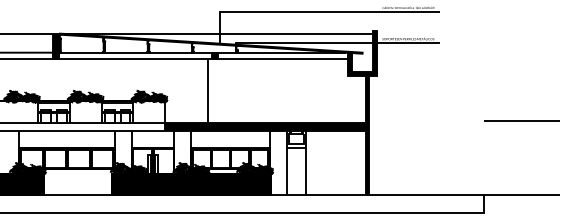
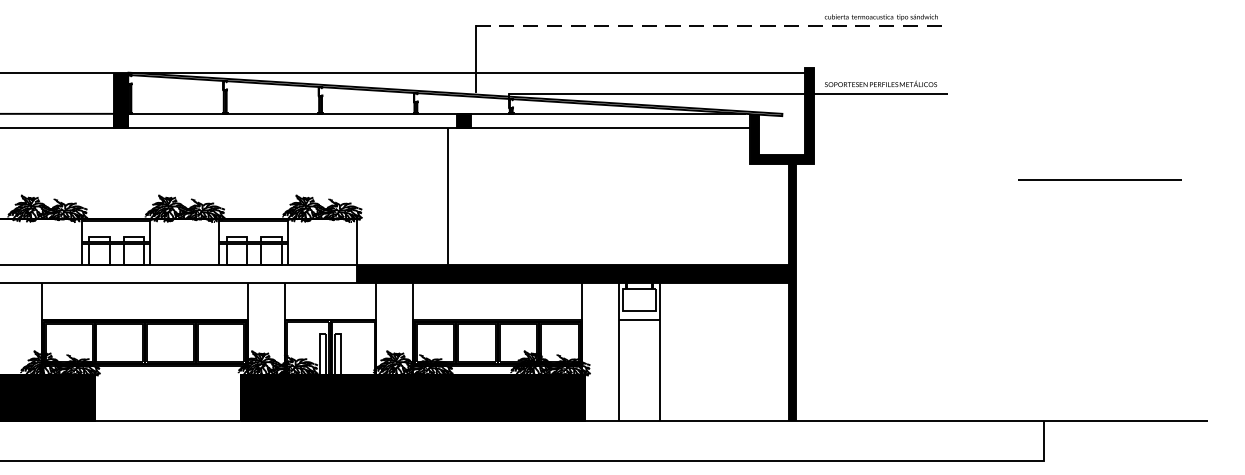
line: (330, 12) -> (713, 27), solid -> dashed
line: (521, 120) -> (1099, 178), moved

